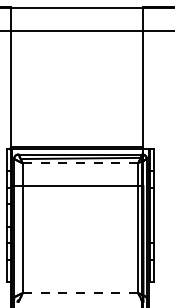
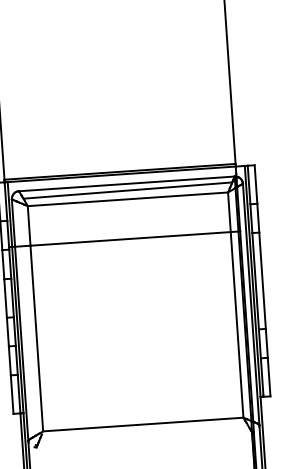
line: (80, 163) -> (127, 199), dashed -> solid
line: (80, 292) -> (143, 423), dashed -> solid

